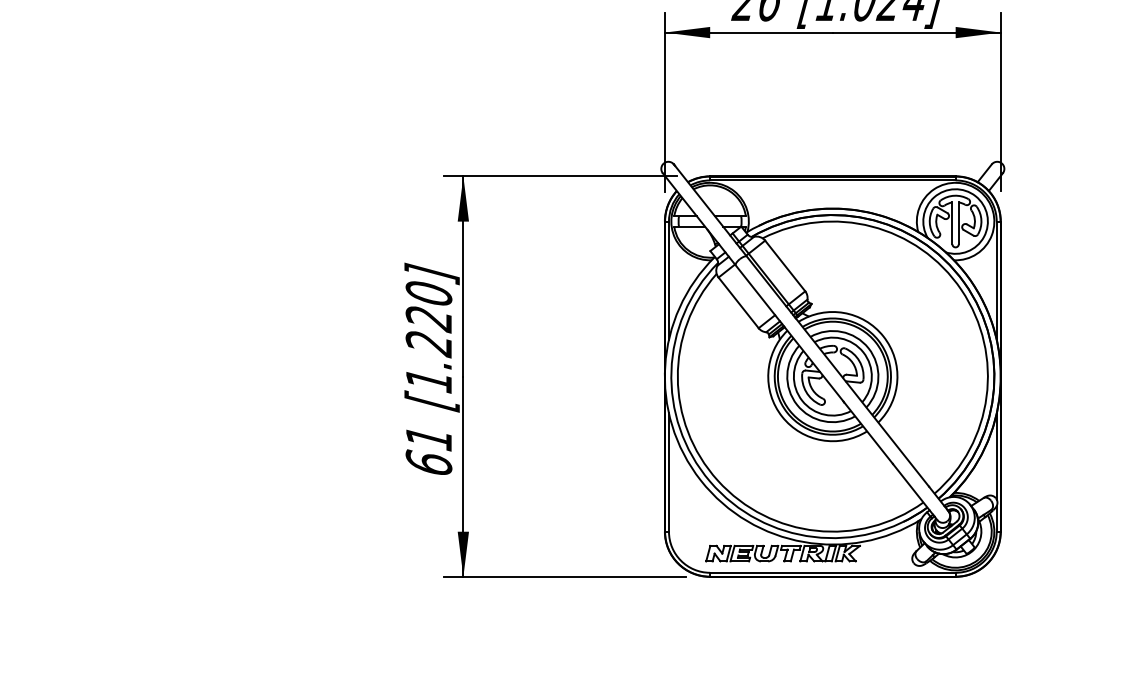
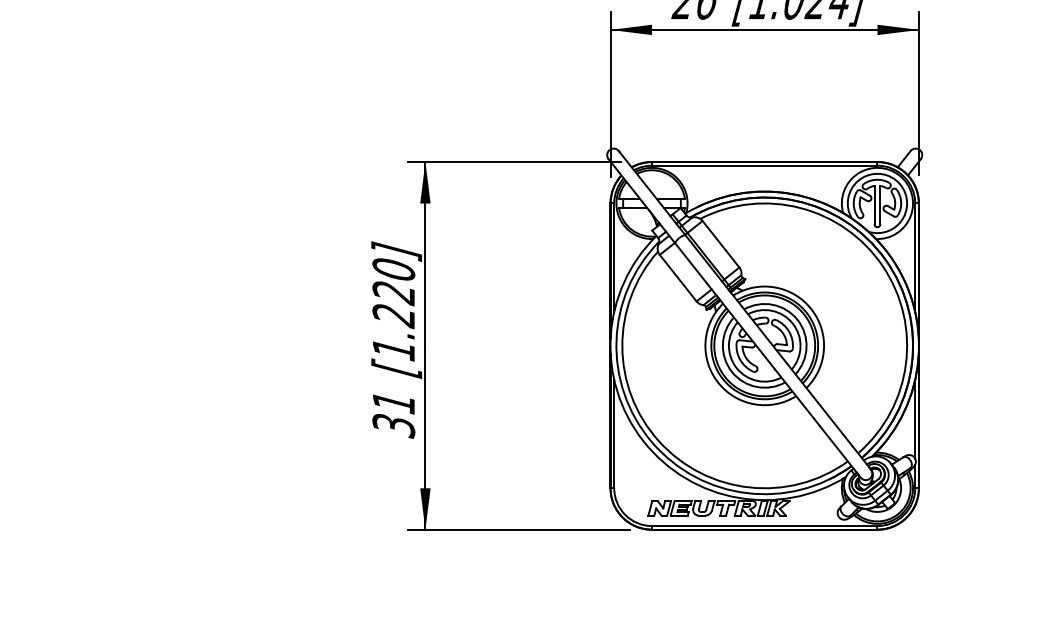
text: (428, 463) -> (393, 425), 61 -> 31

